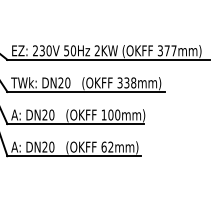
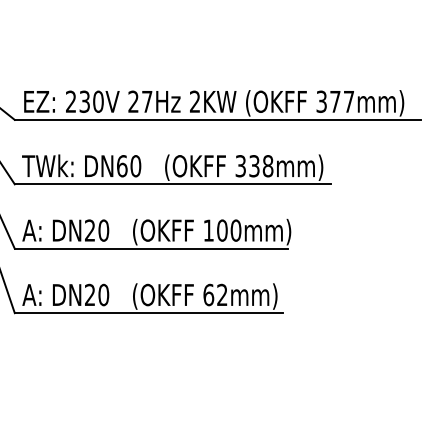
text: (70, 50) -> (141, 101), 50Hz -> 27Hz
text: (60, 82) -> (121, 165), DN20 -> DN60

